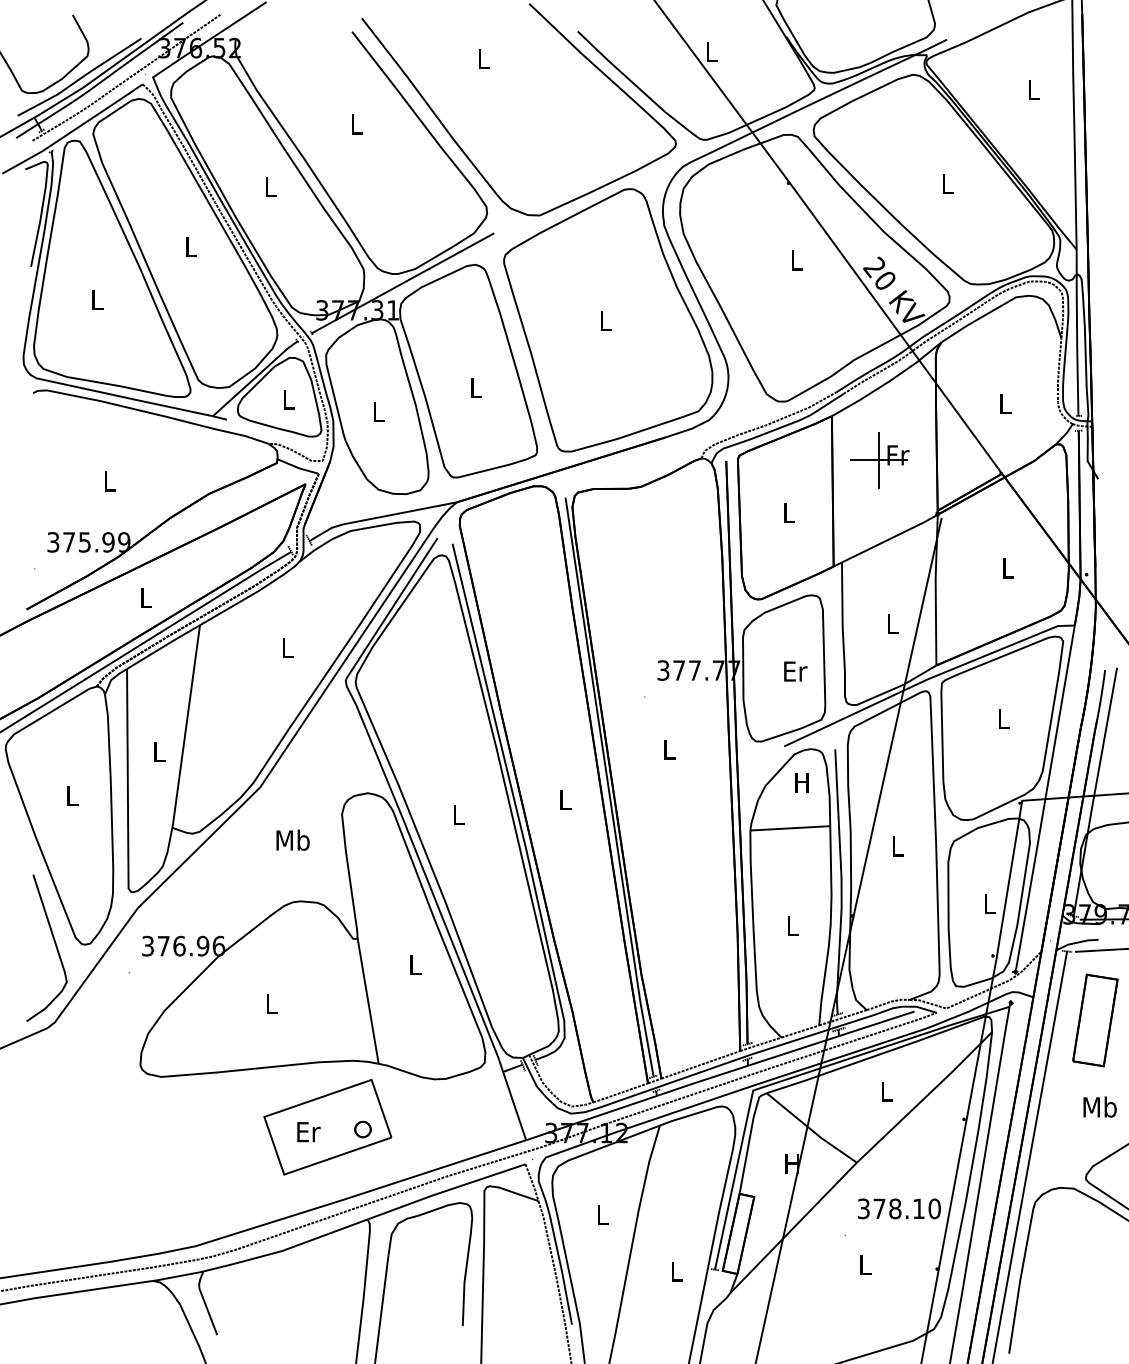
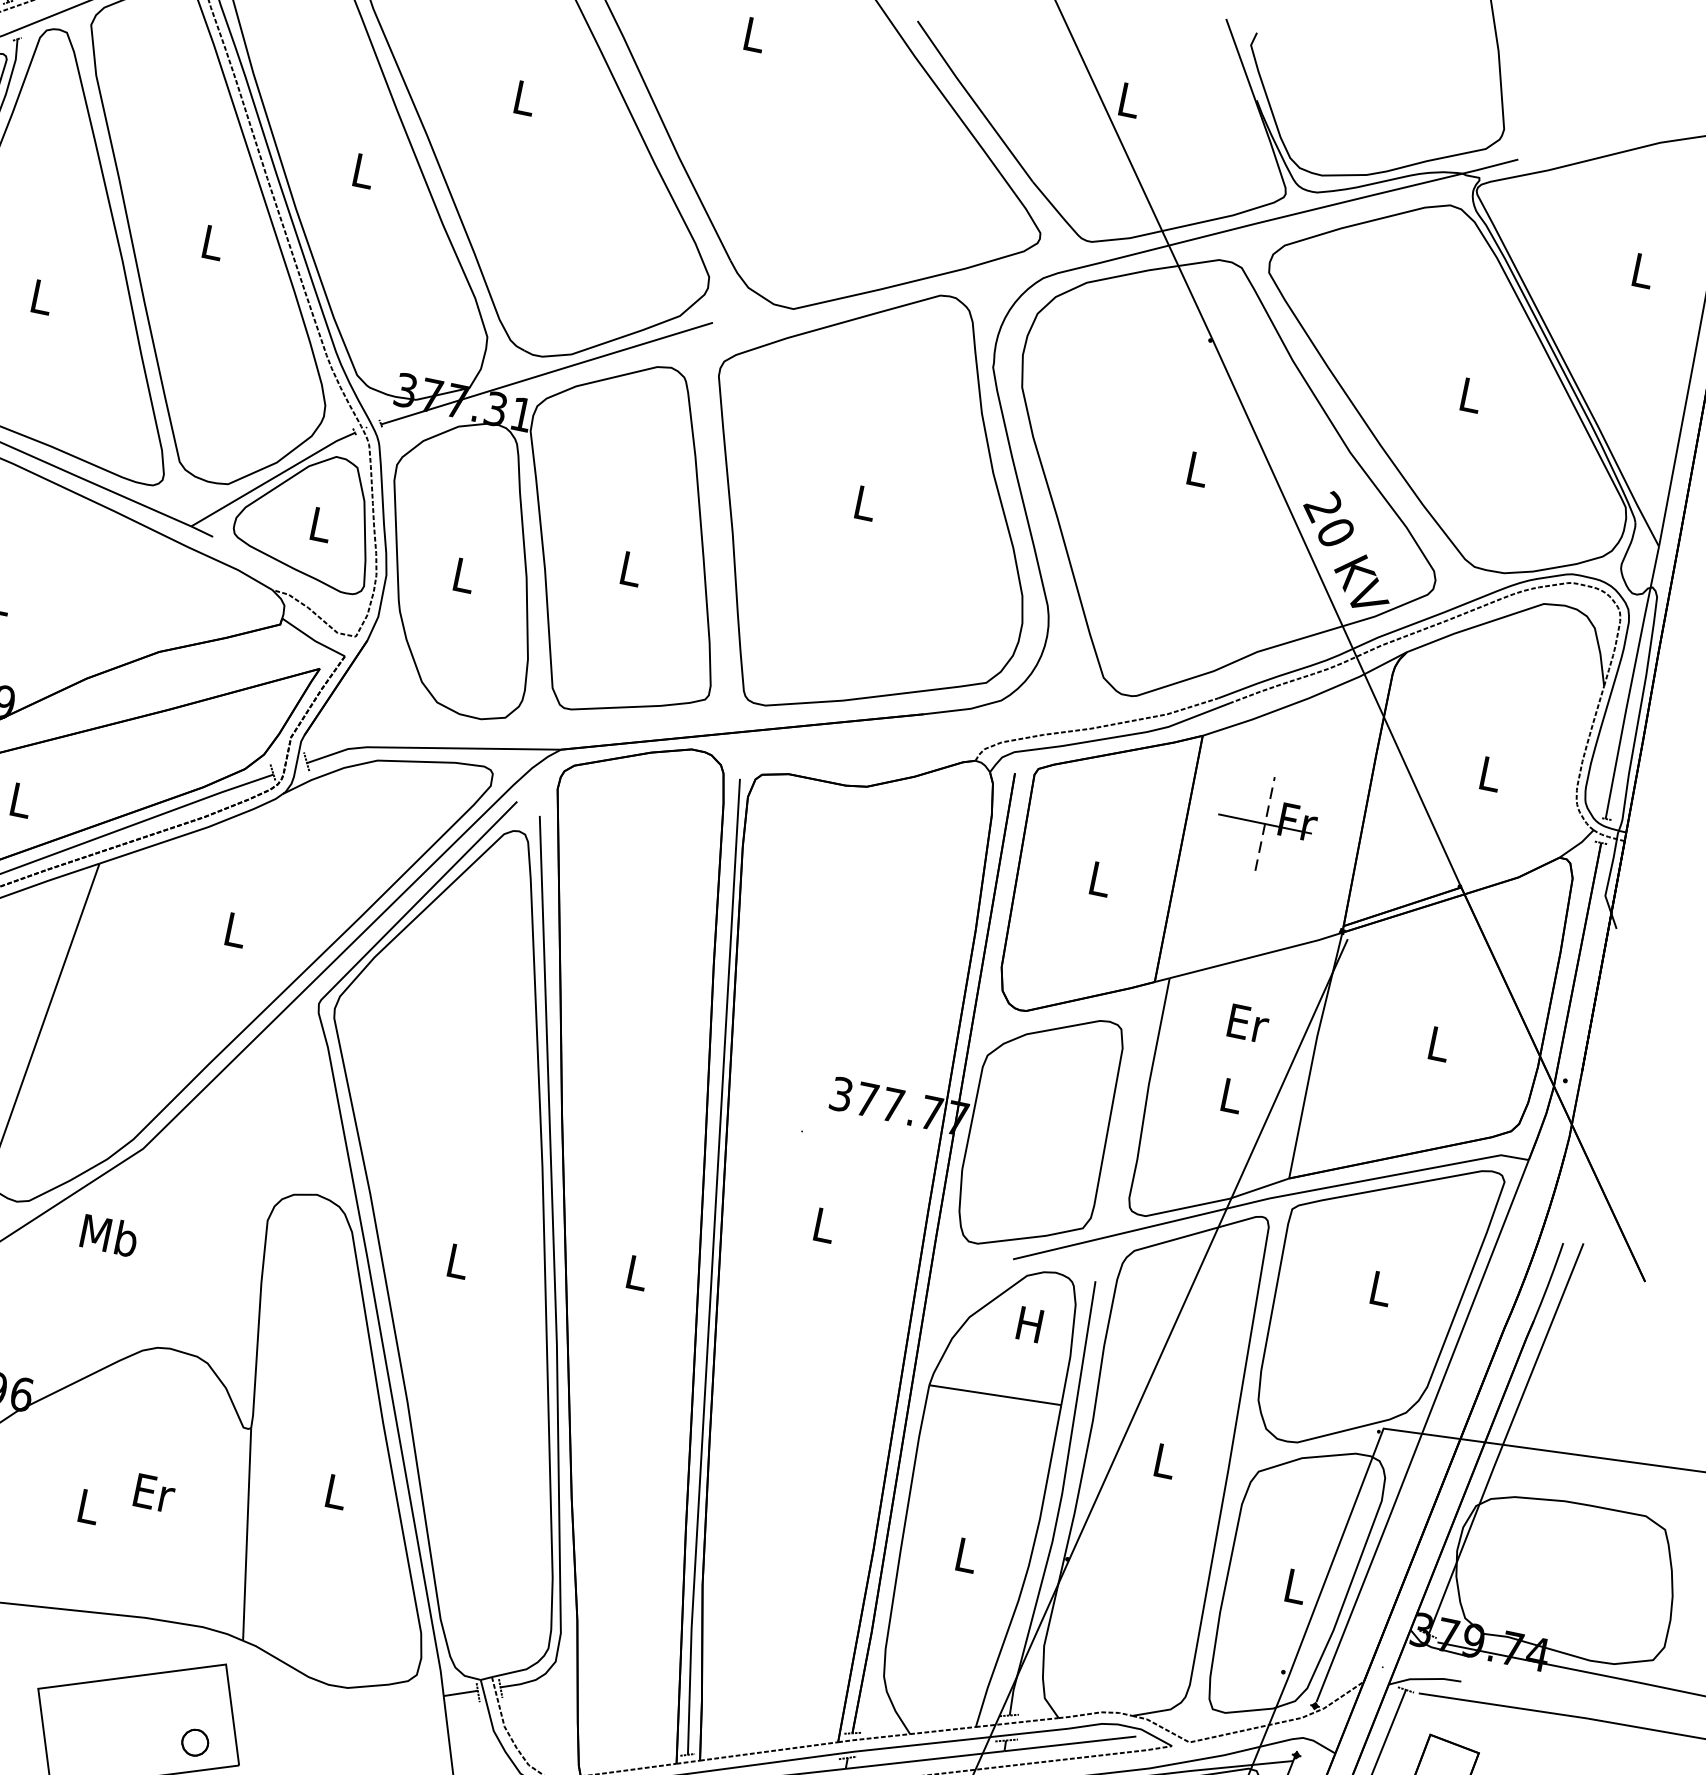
line: (879, 460) -> (1265, 824), solid -> dashed
text: (795, 671) -> (1248, 1023), moved
text: (292, 839) -> (108, 1234), moved
text: (308, 1132) -> (153, 1493), moved

